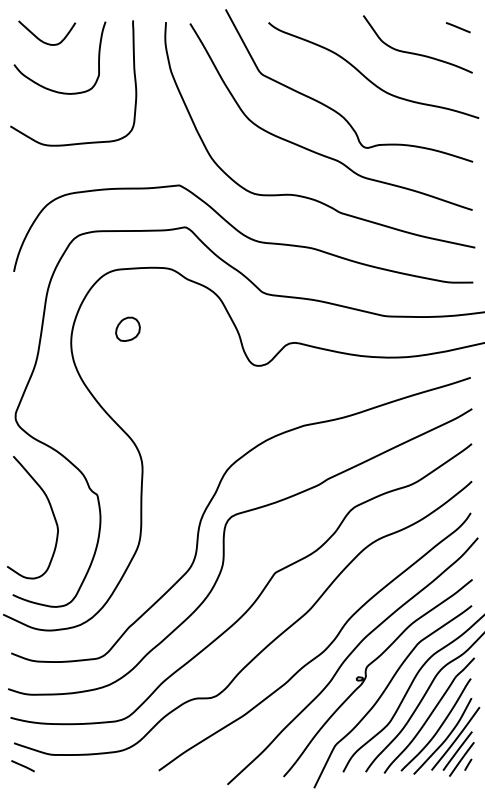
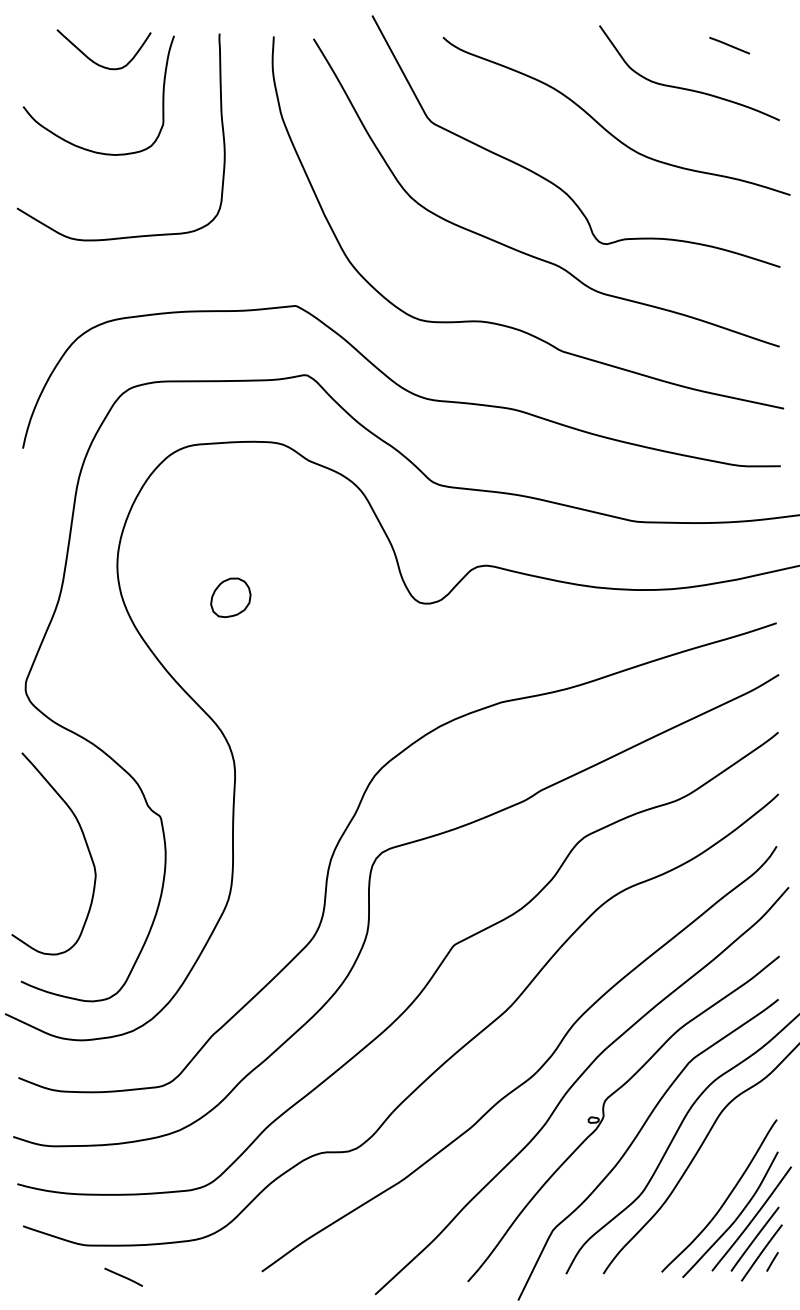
line: (457, 27) -> (728, 45), moved
curve: (42, 40) -> (96, 61), moved
part: (127, 328) -> (230, 596), moved
curve: (429, 715) -> (708, 1180), removed
line: (22, 766) -> (122, 1277), moved

